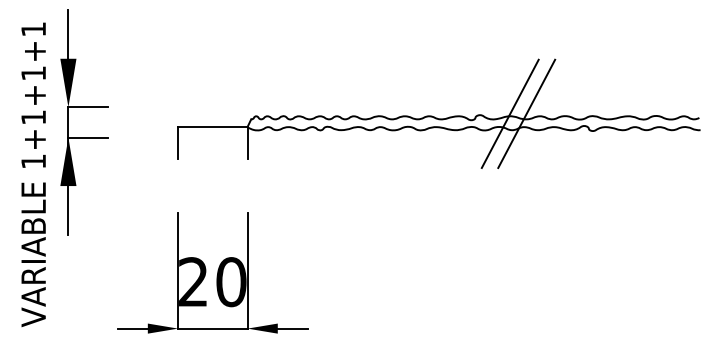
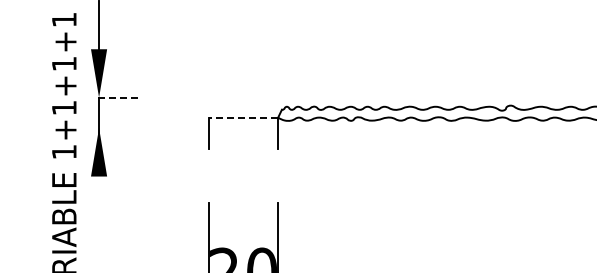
line: (87, 107) -> (118, 97), solid -> dashed
line: (509, 113) -> (540, 103), removed
line: (526, 113) -> (557, 103), removed
line: (212, 127) -> (243, 117), solid -> dashed
line: (87, 137) -> (118, 127), removed
line: (68, 210) -> (99, 200), removed

